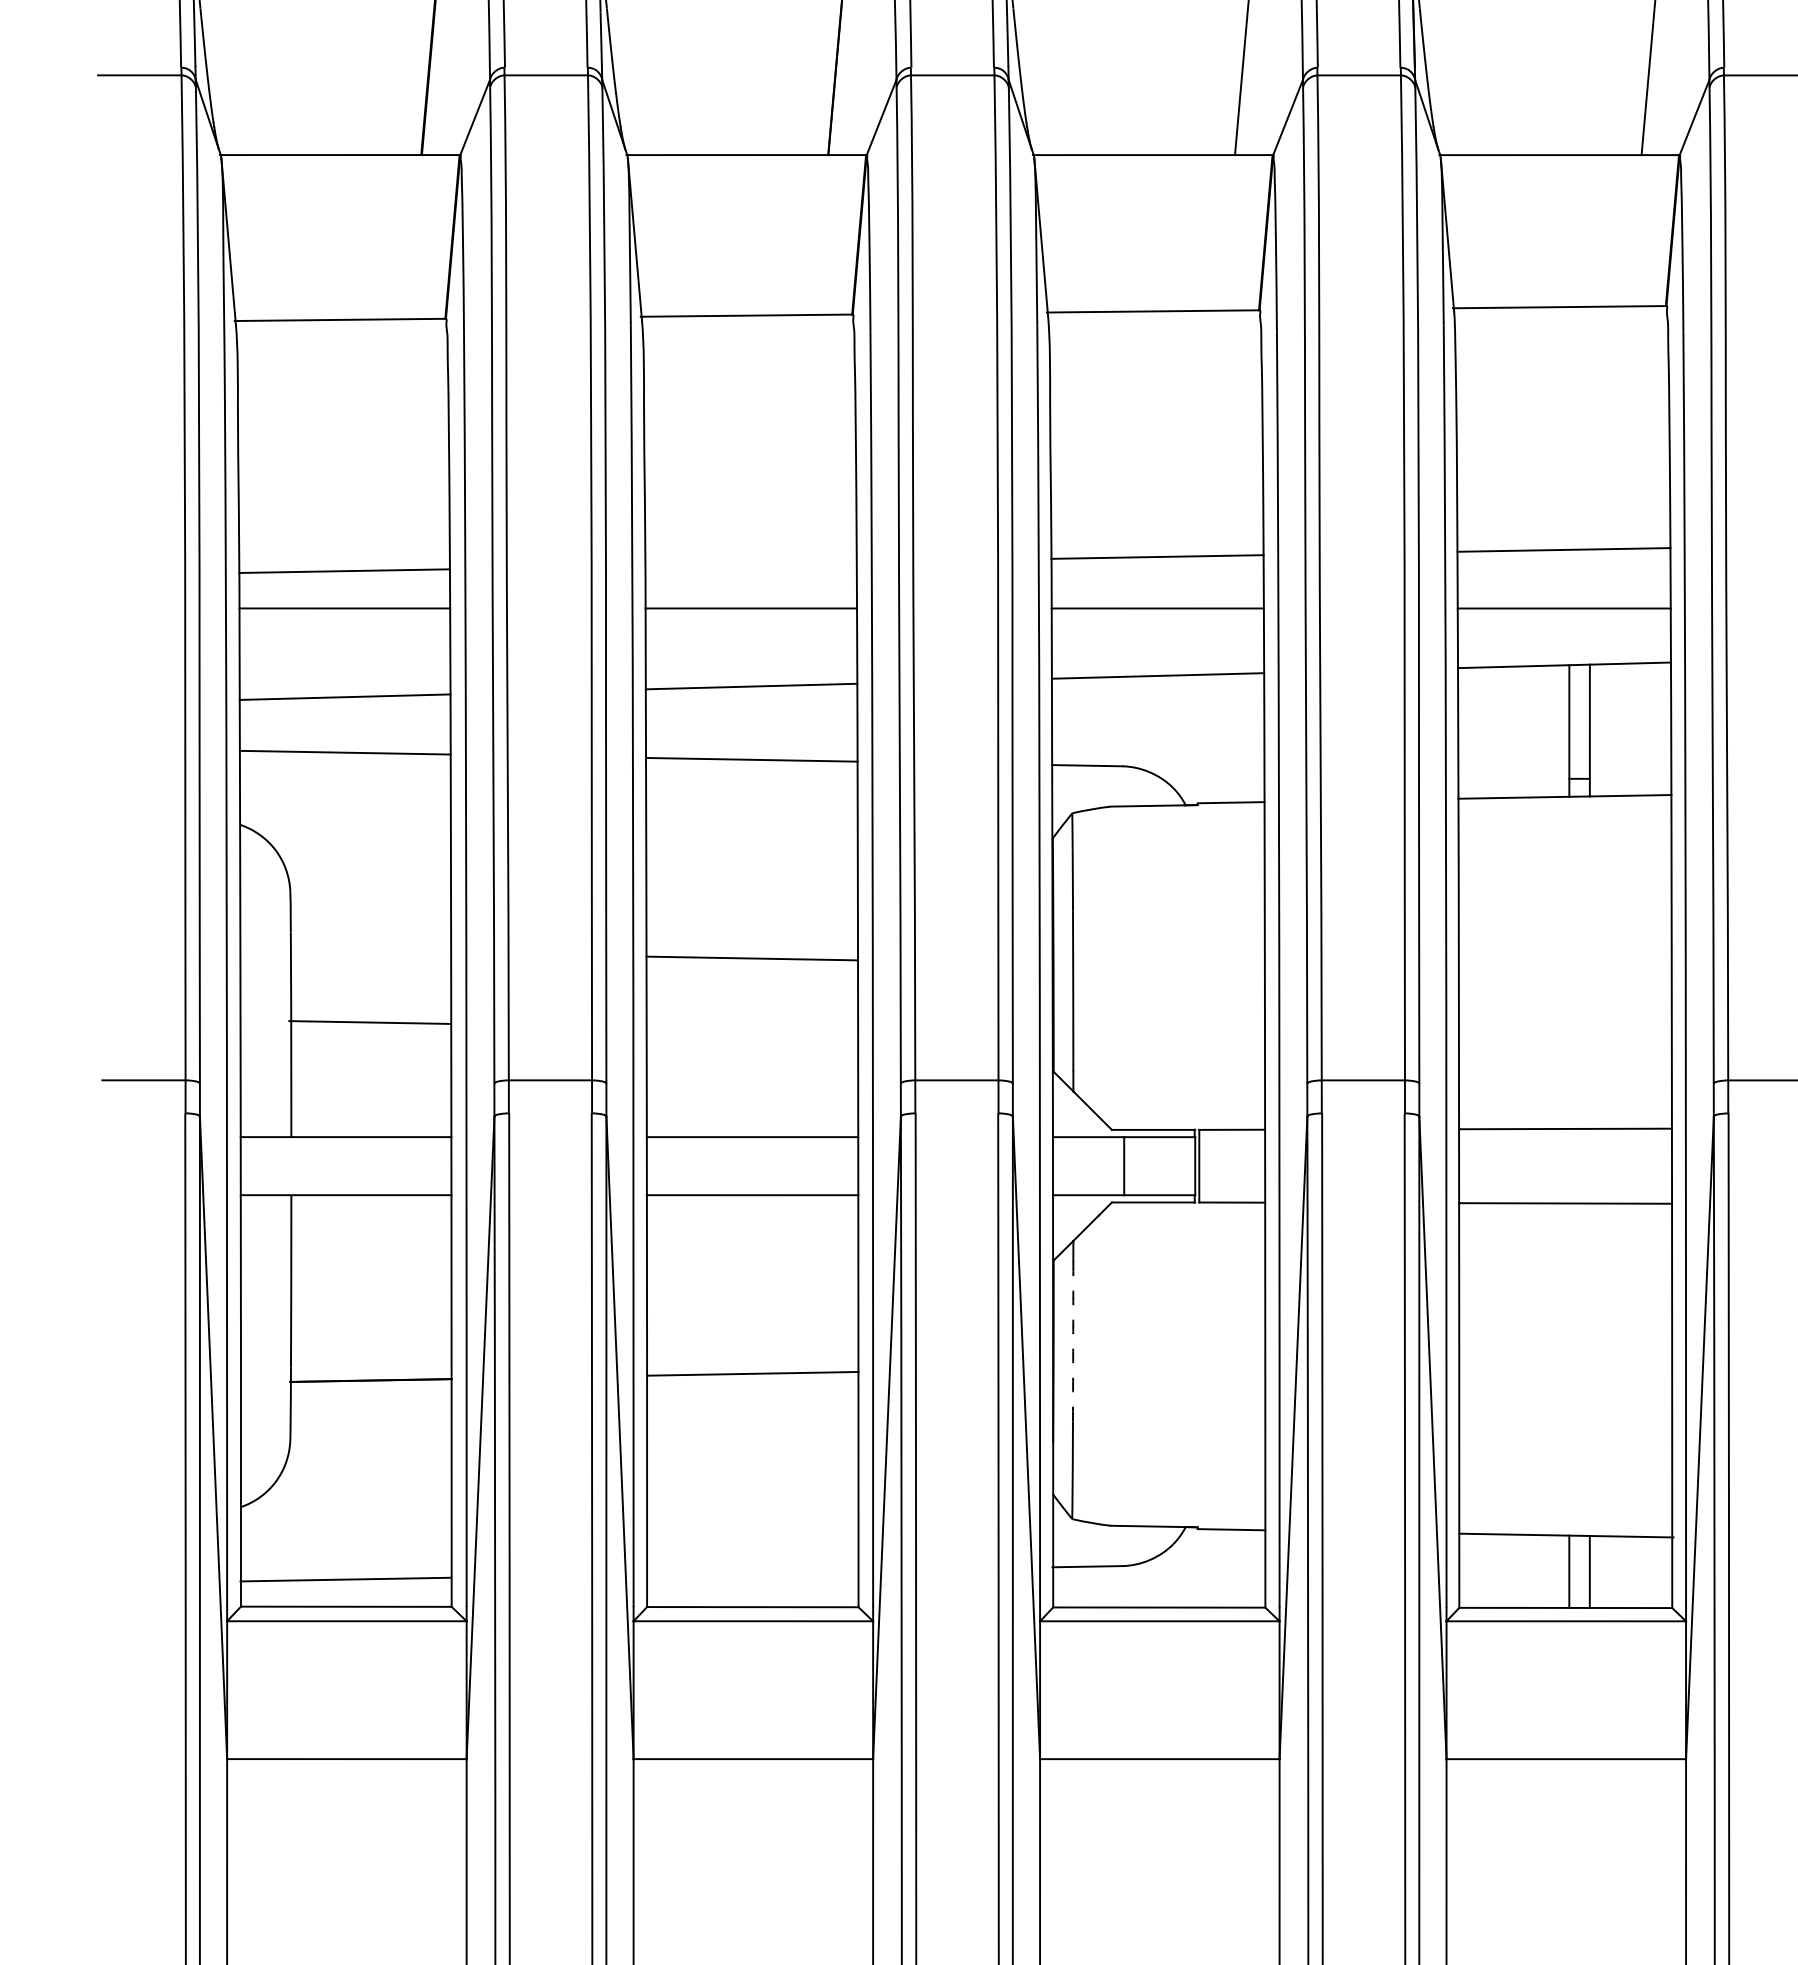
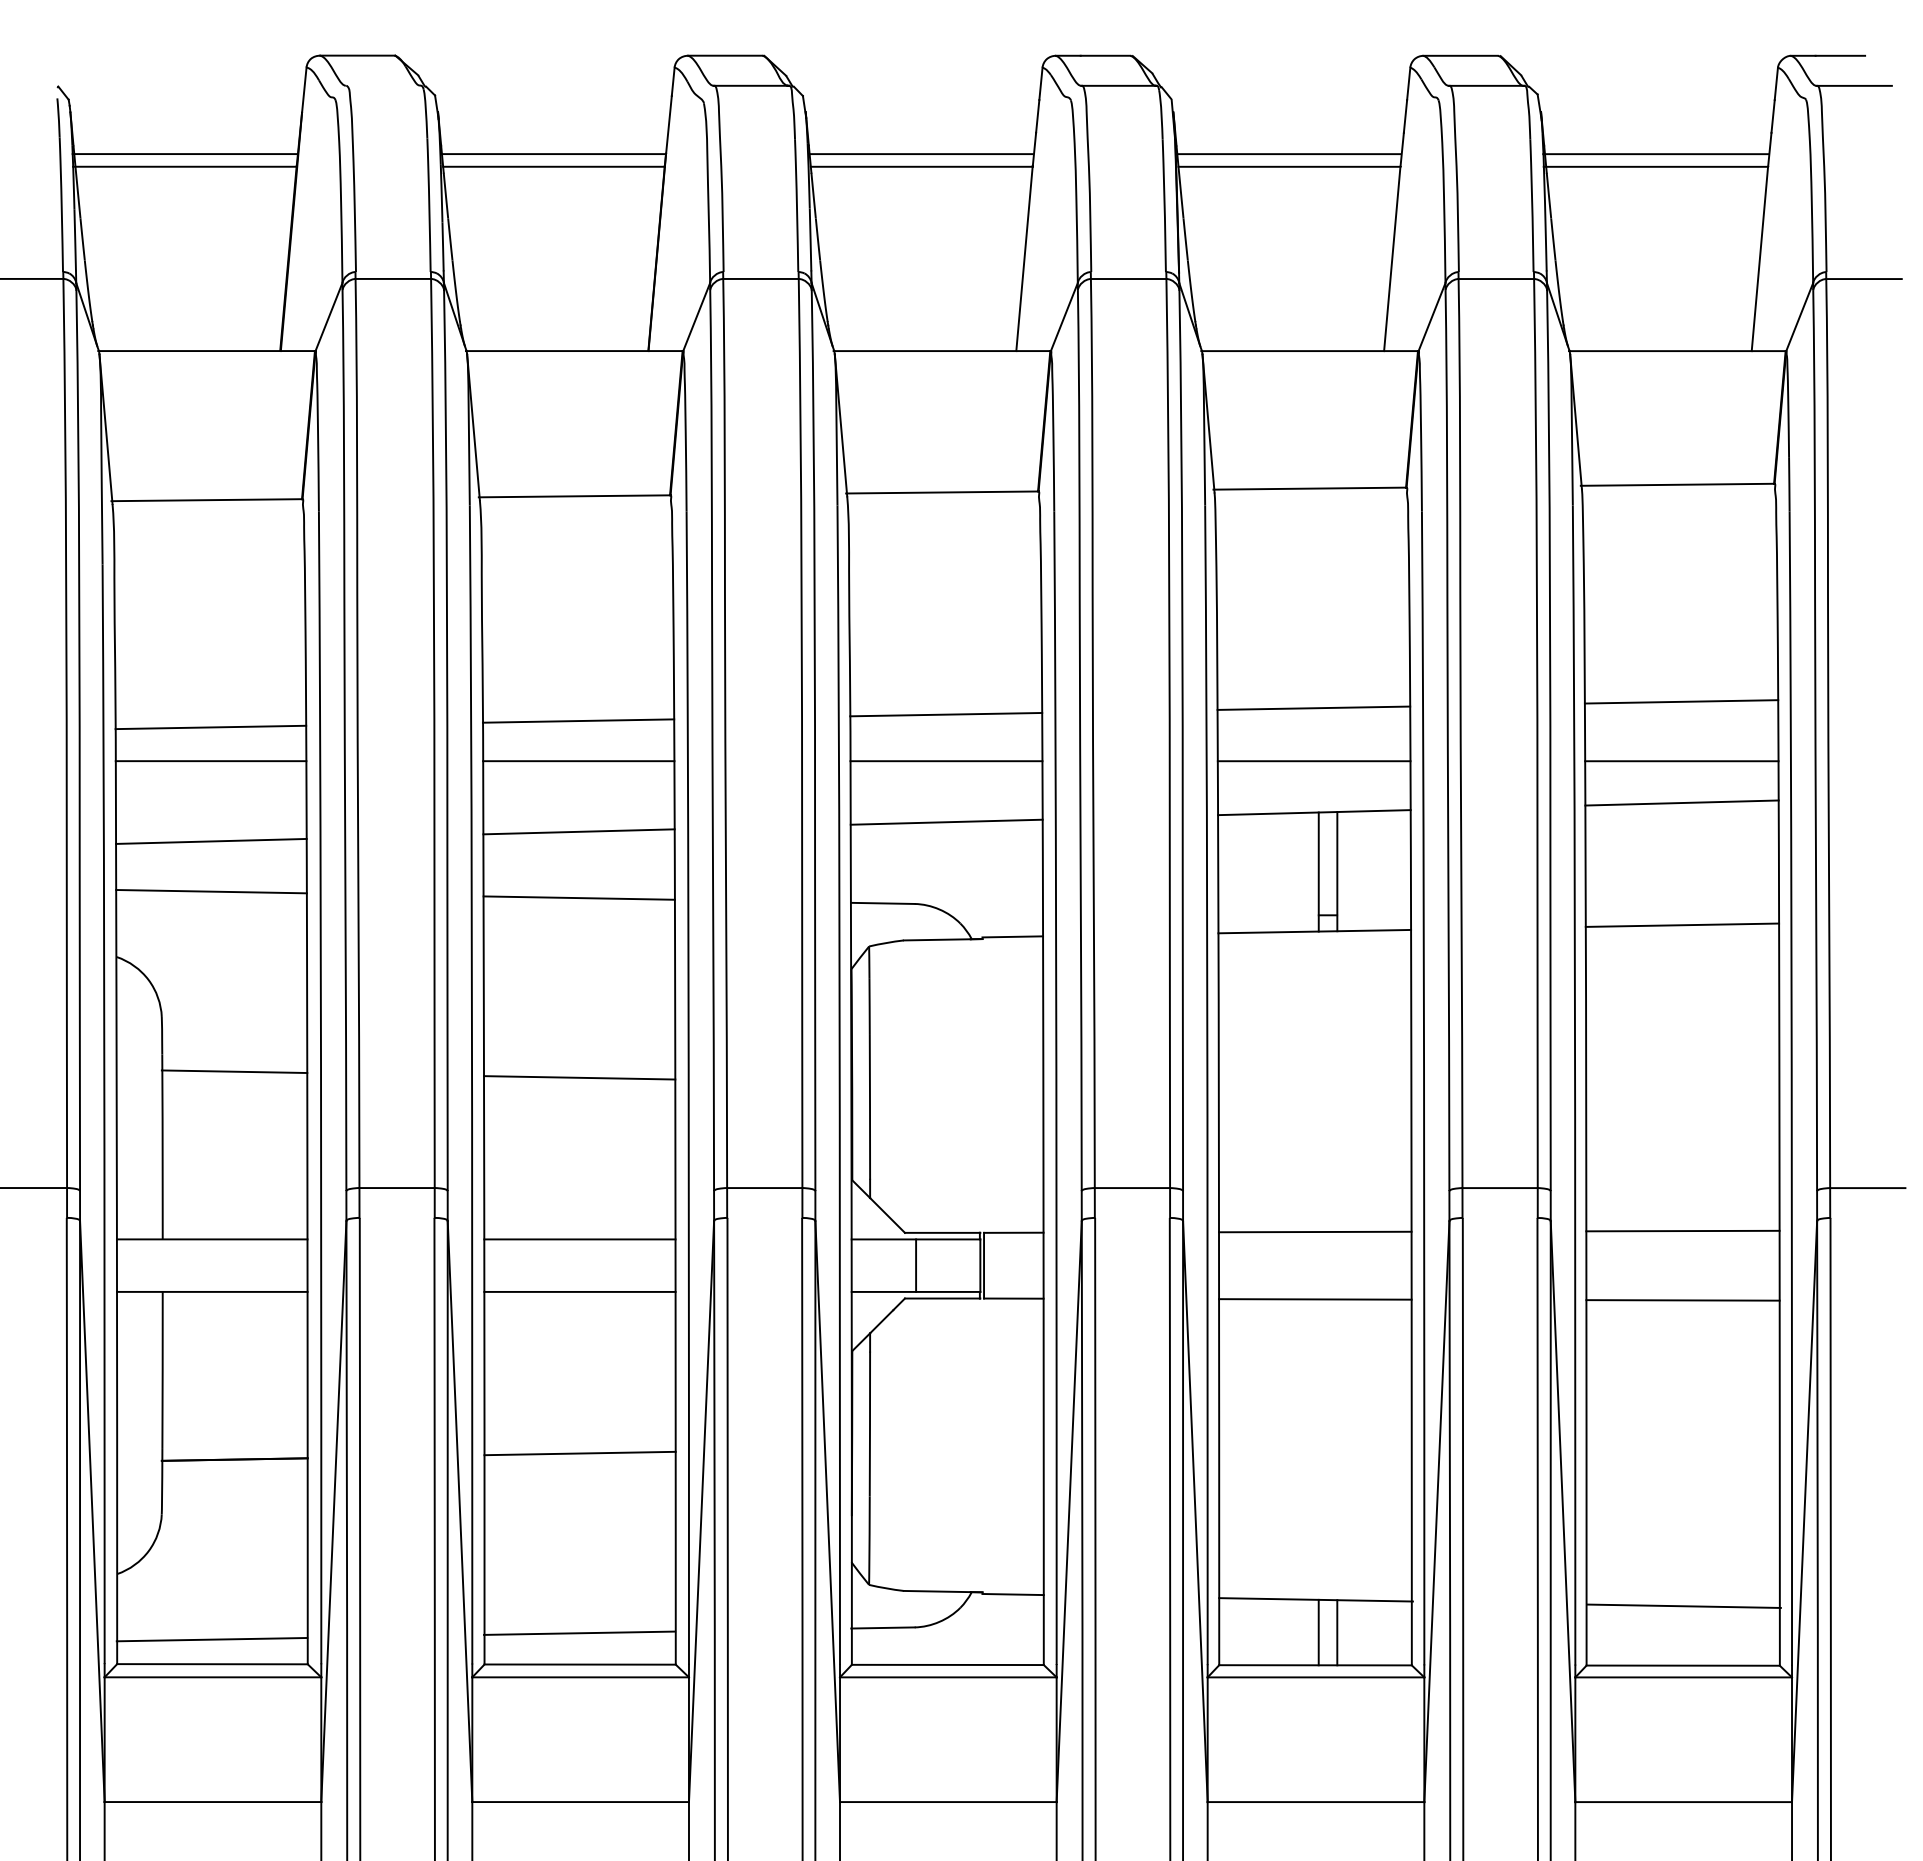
line: (750, 563) -> (578, 720), added
line: (369, 1022) -> (234, 1071), moved
arc: (1072, 1341) -> (869, 1424), dashed -> solid
line: (752, 1571) -> (579, 1632), added

